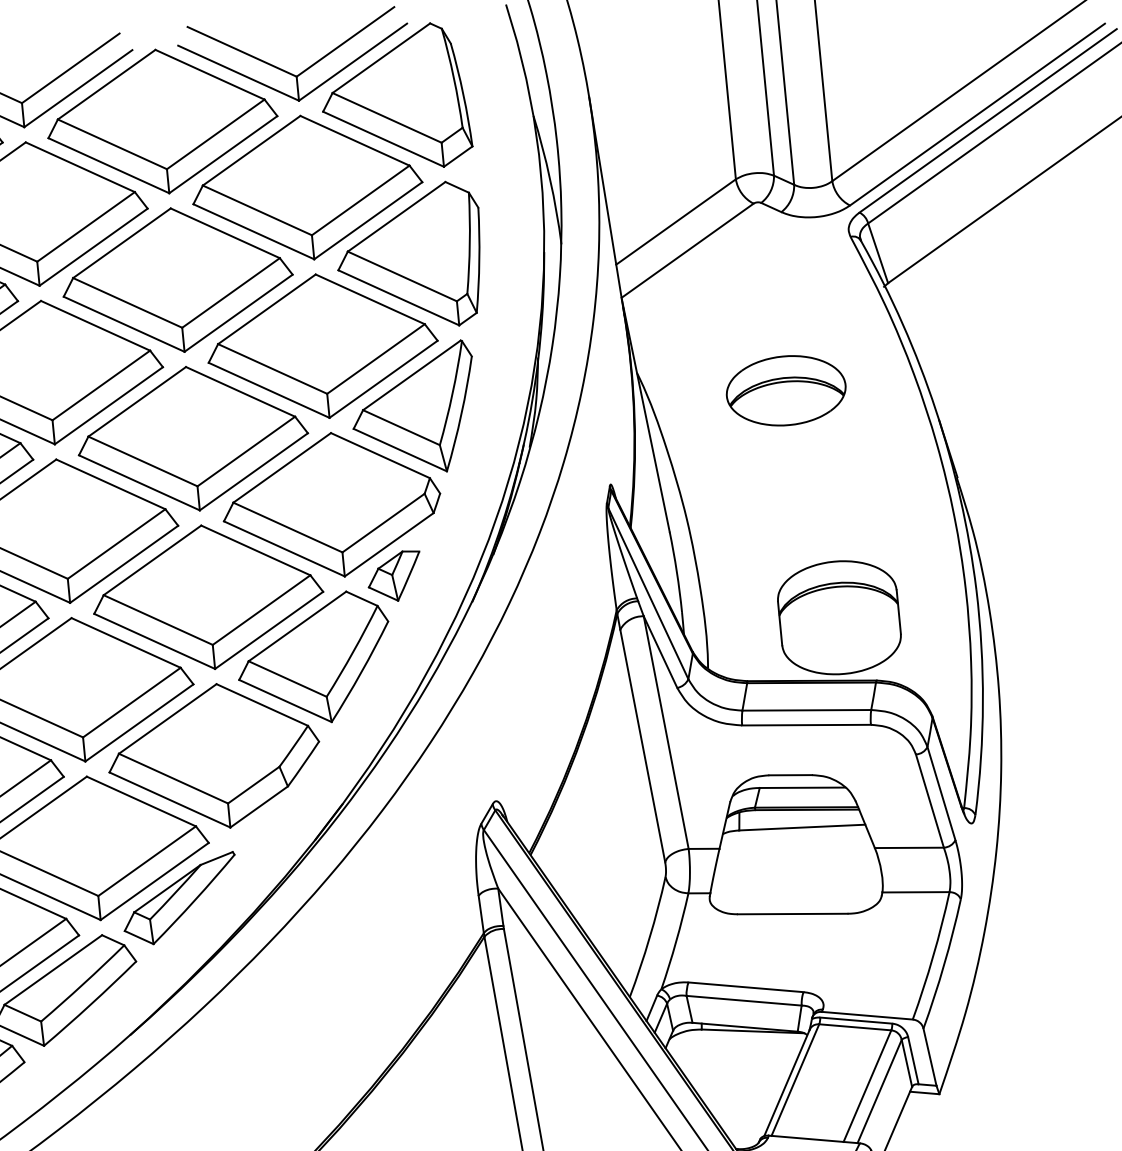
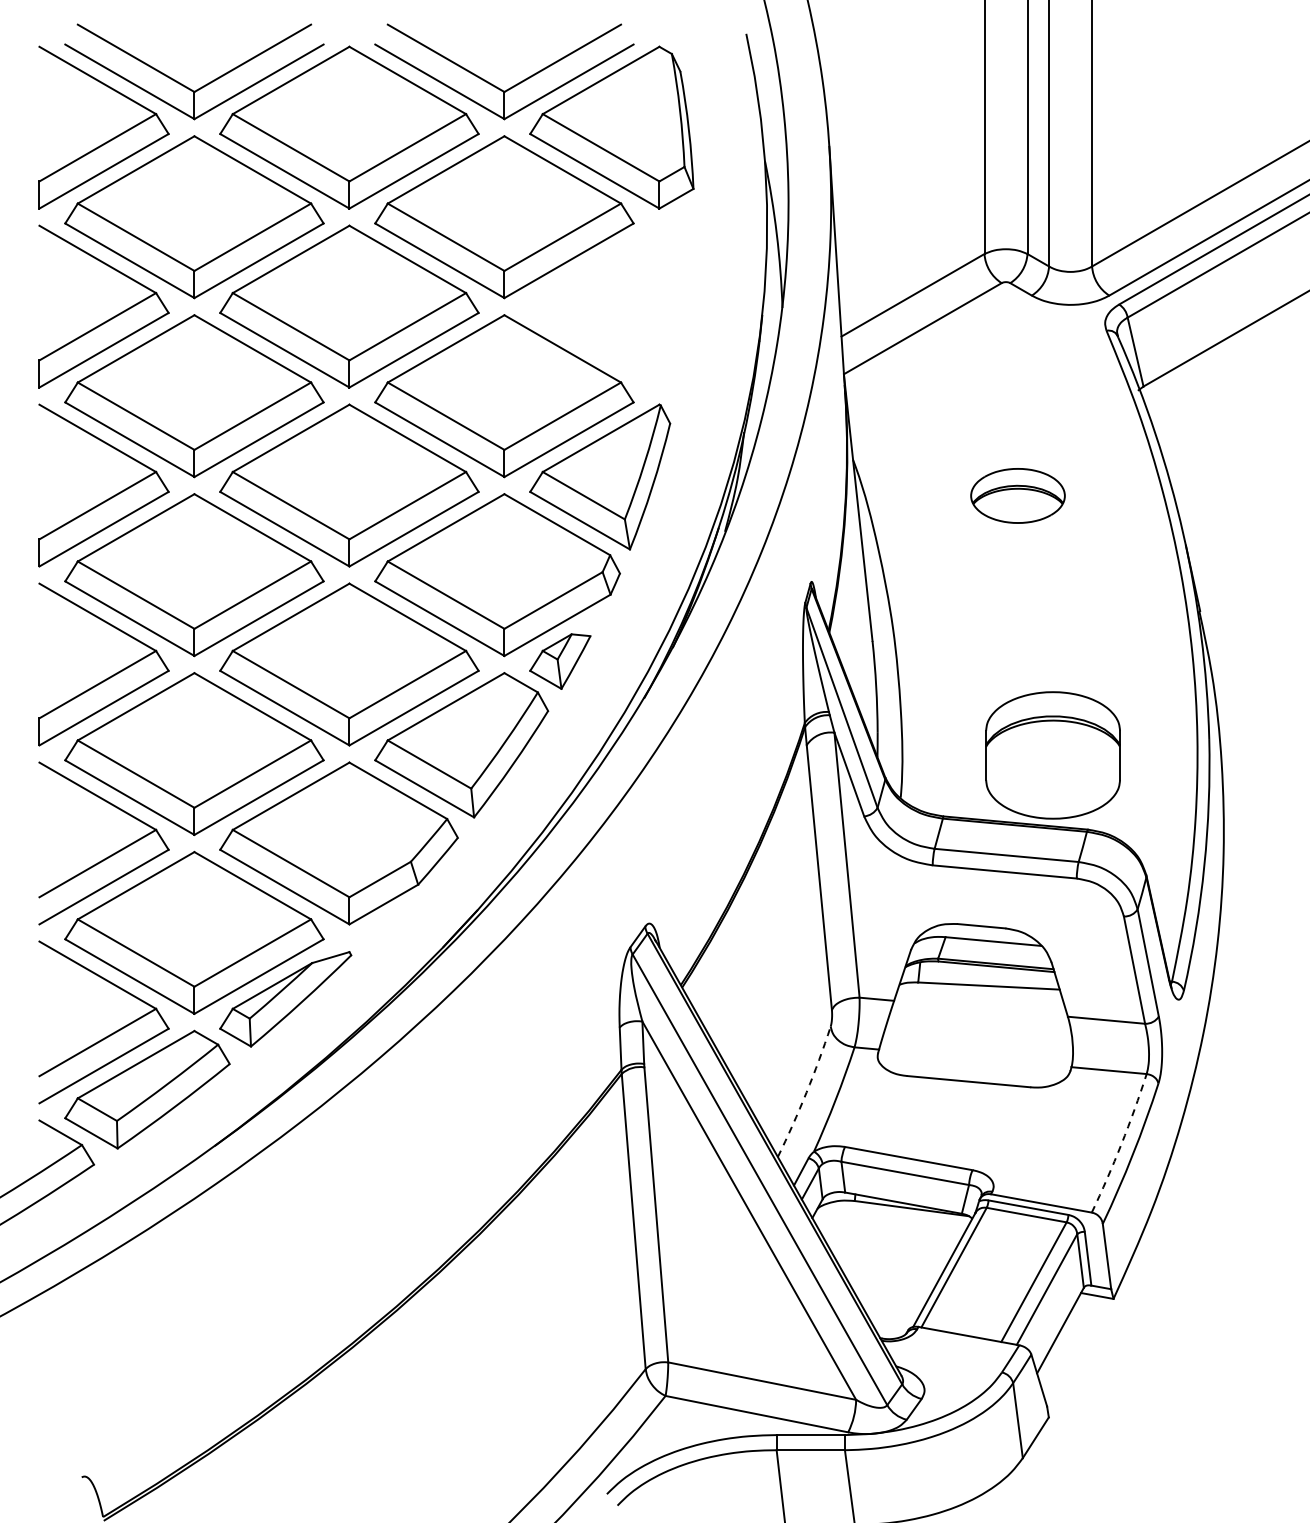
part: (409, 257) -> (611, 306), removed
part: (785, 390) -> (1017, 495), size x0.7
arc: (649, 937) -> (806, 1092), solid -> dashed
arc: (933, 956) -> (1121, 1144), solid -> dashed

